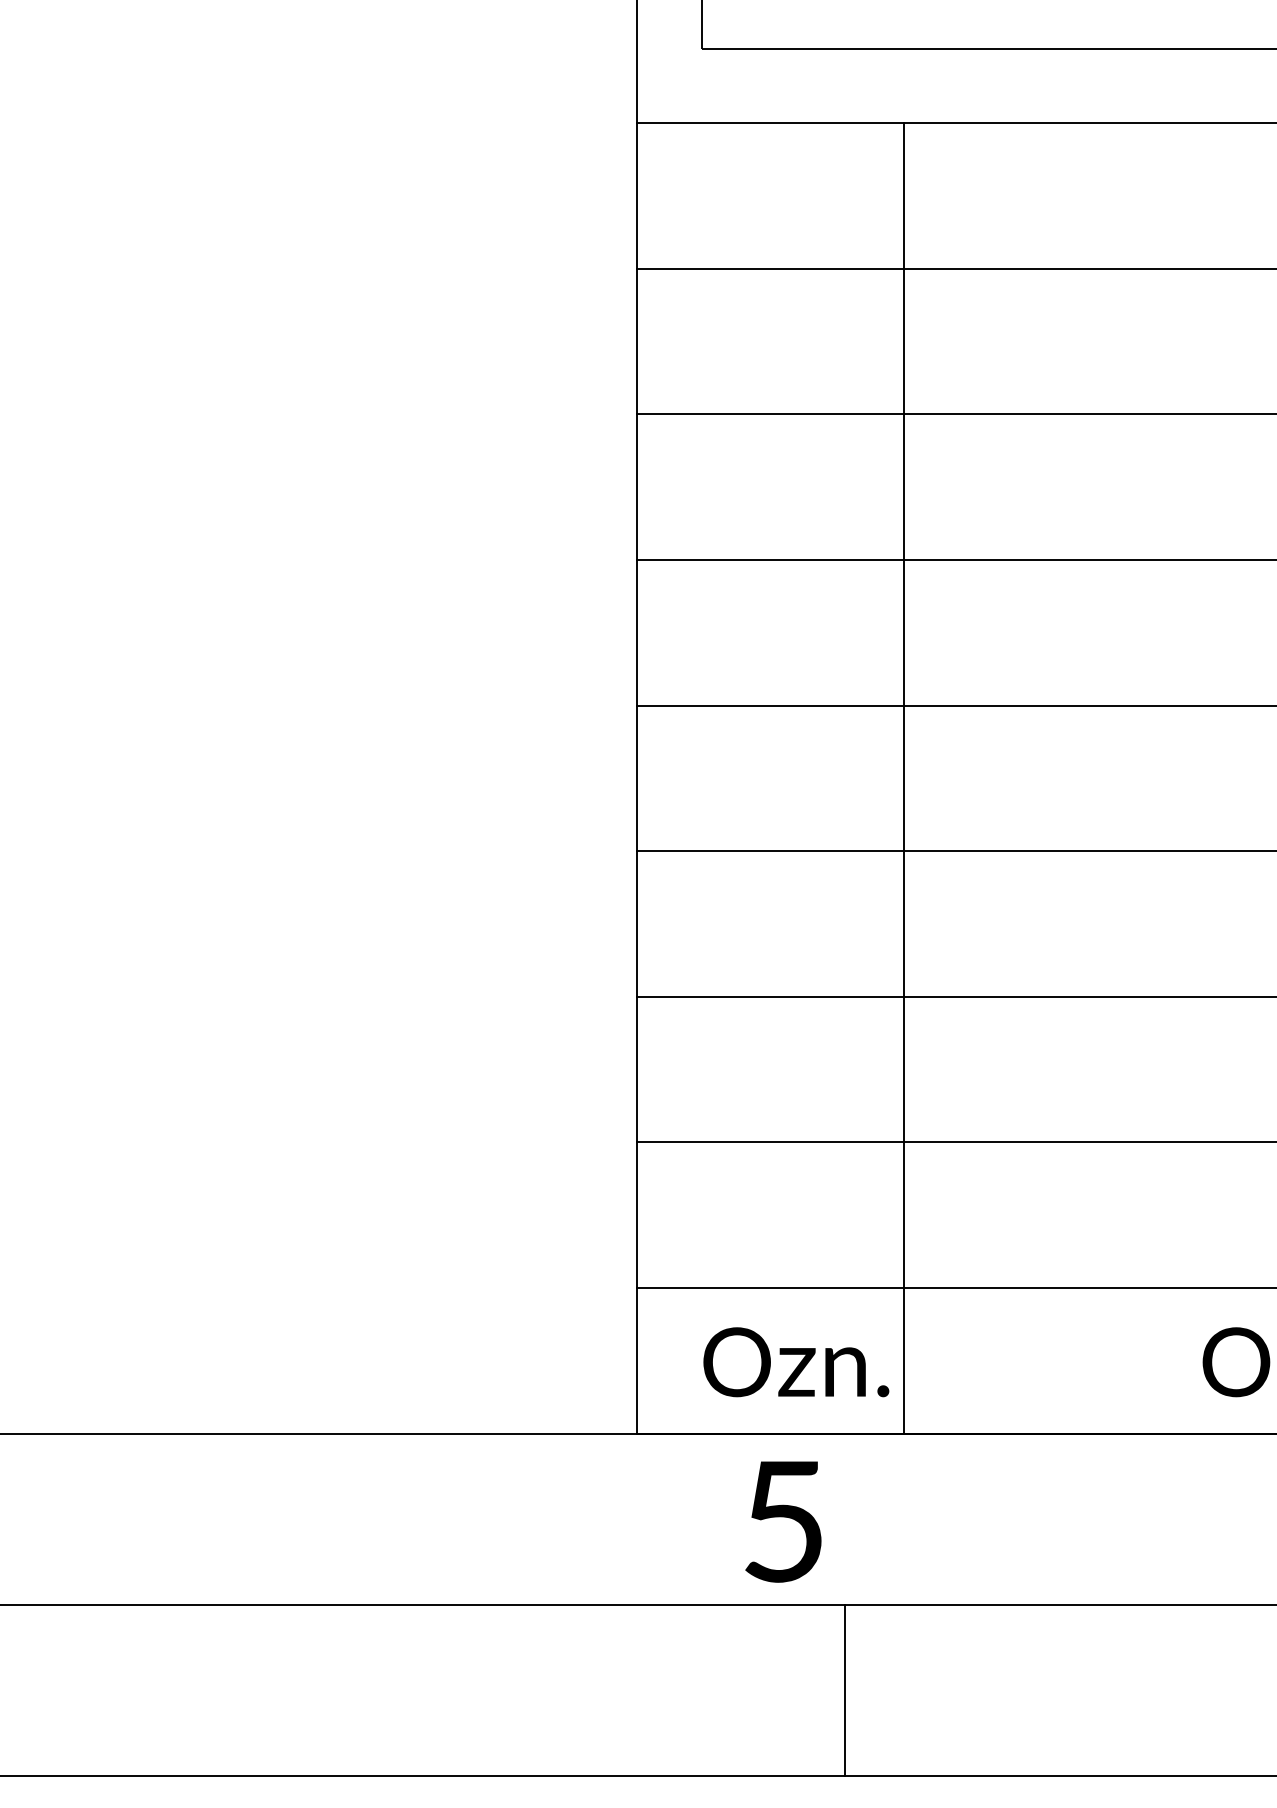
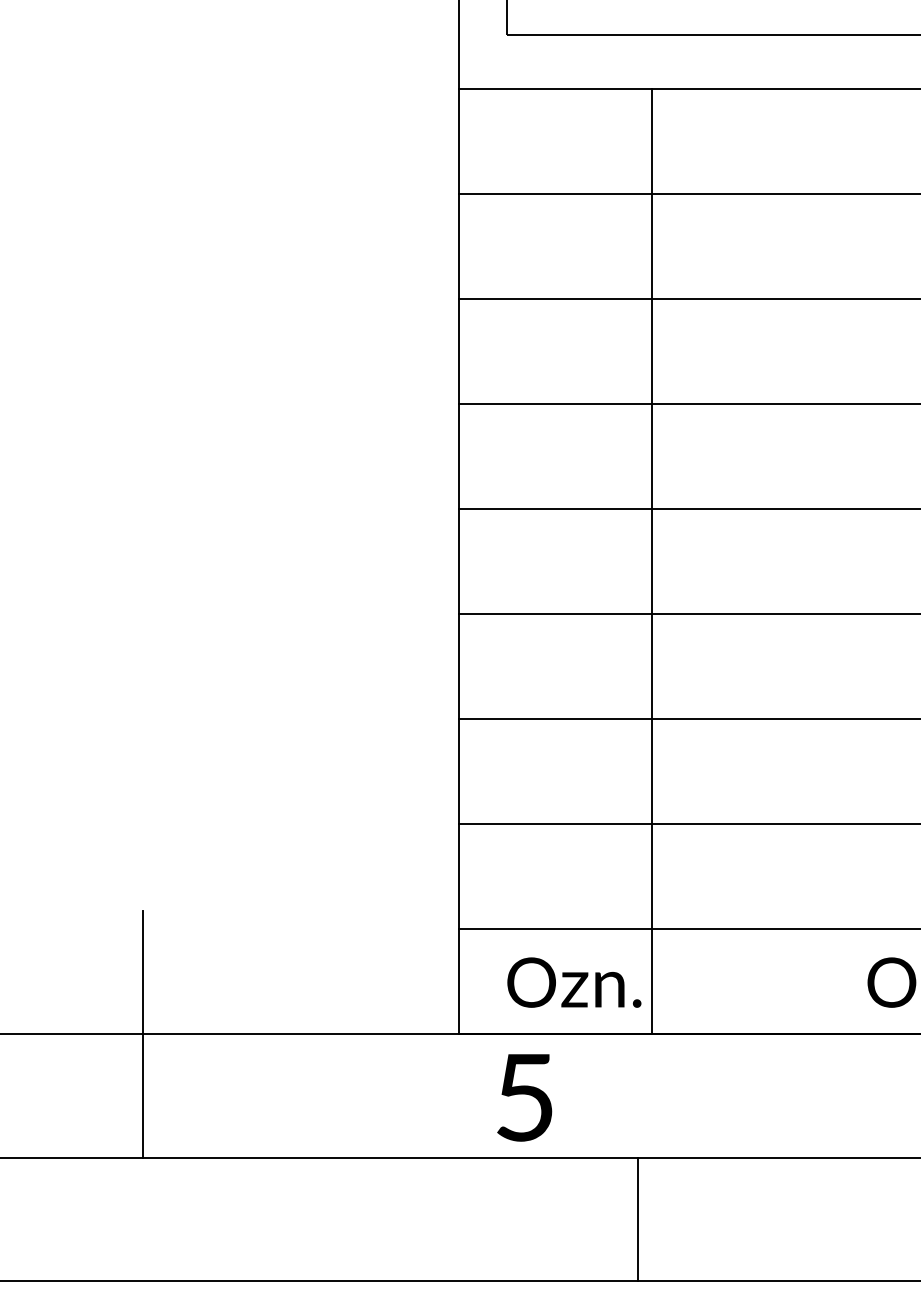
line: (199, 1433) -> (143, 1034), added
text: (783, 1521) -> (524, 1097), moved
line: (845, 1690) -> (637, 1219), moved

